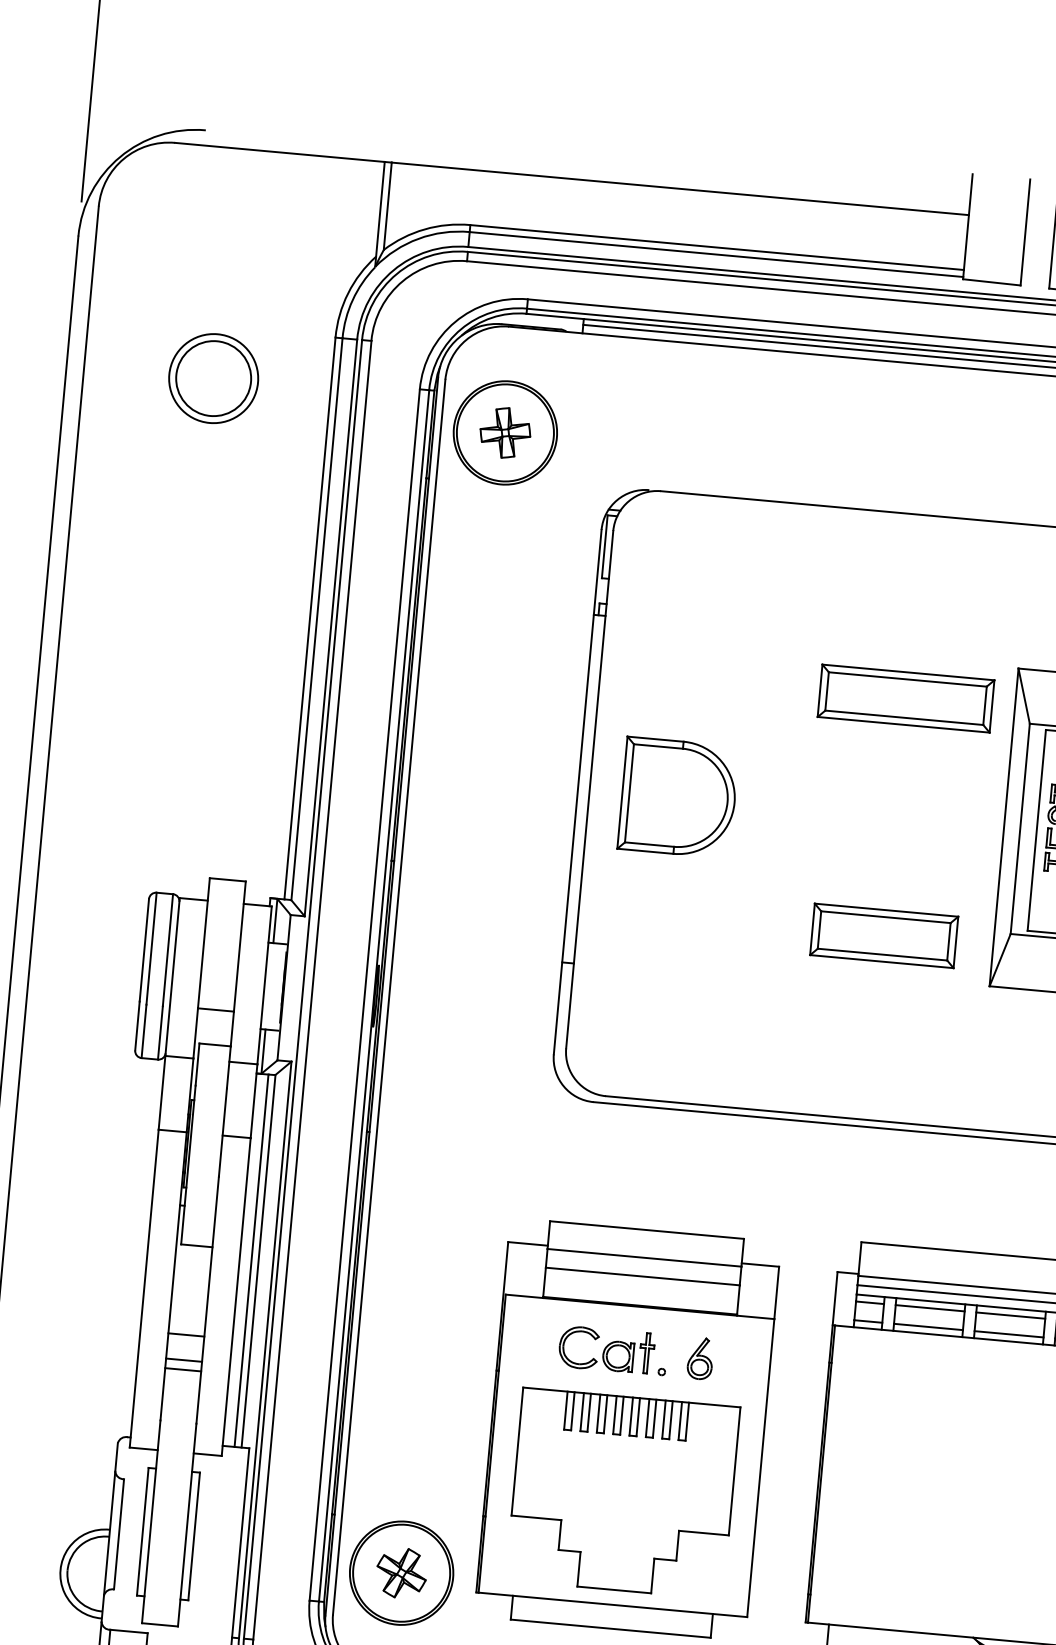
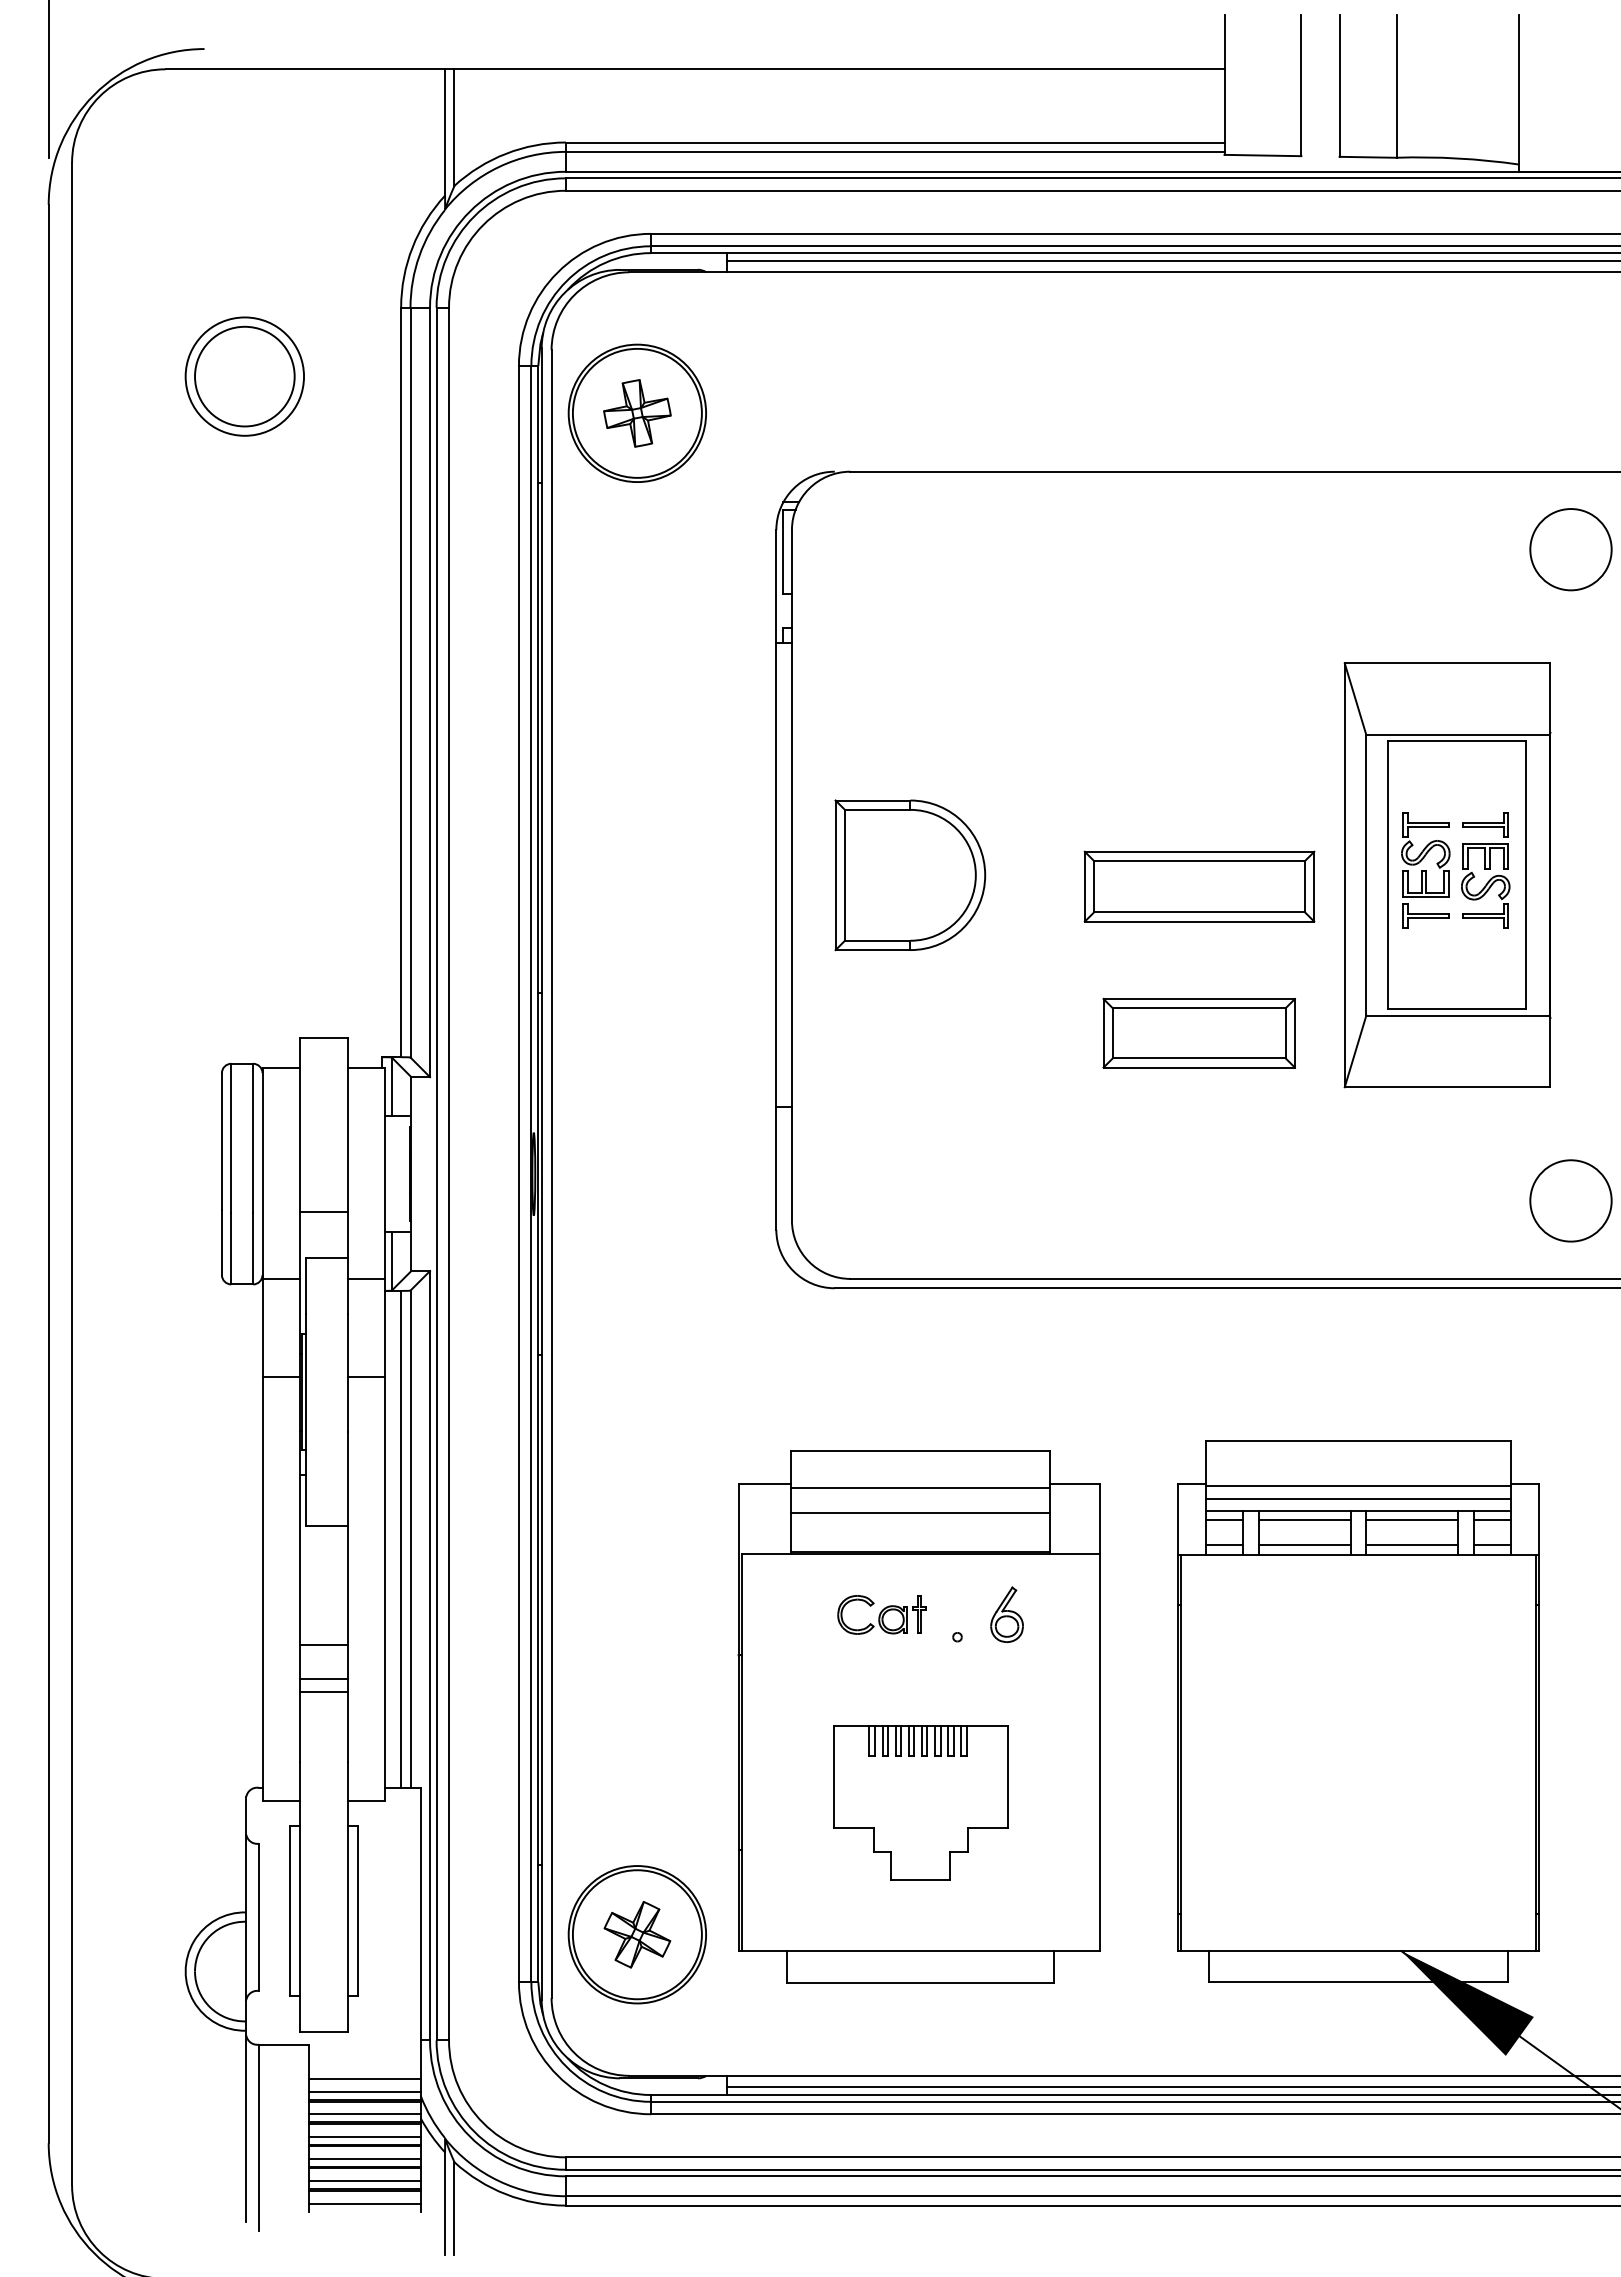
part: (906, 698) -> (1199, 886), moved
part: (606, 1349) -> (881, 1614), size x0.7
part: (622, 1493) -> (920, 1802), size x0.6

